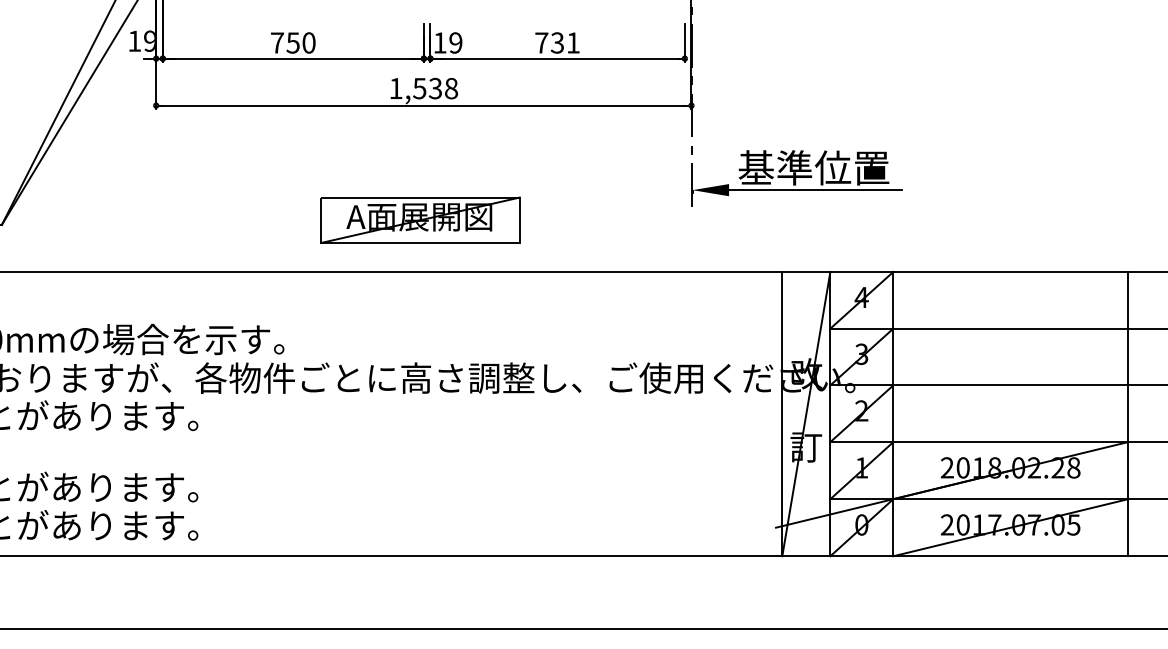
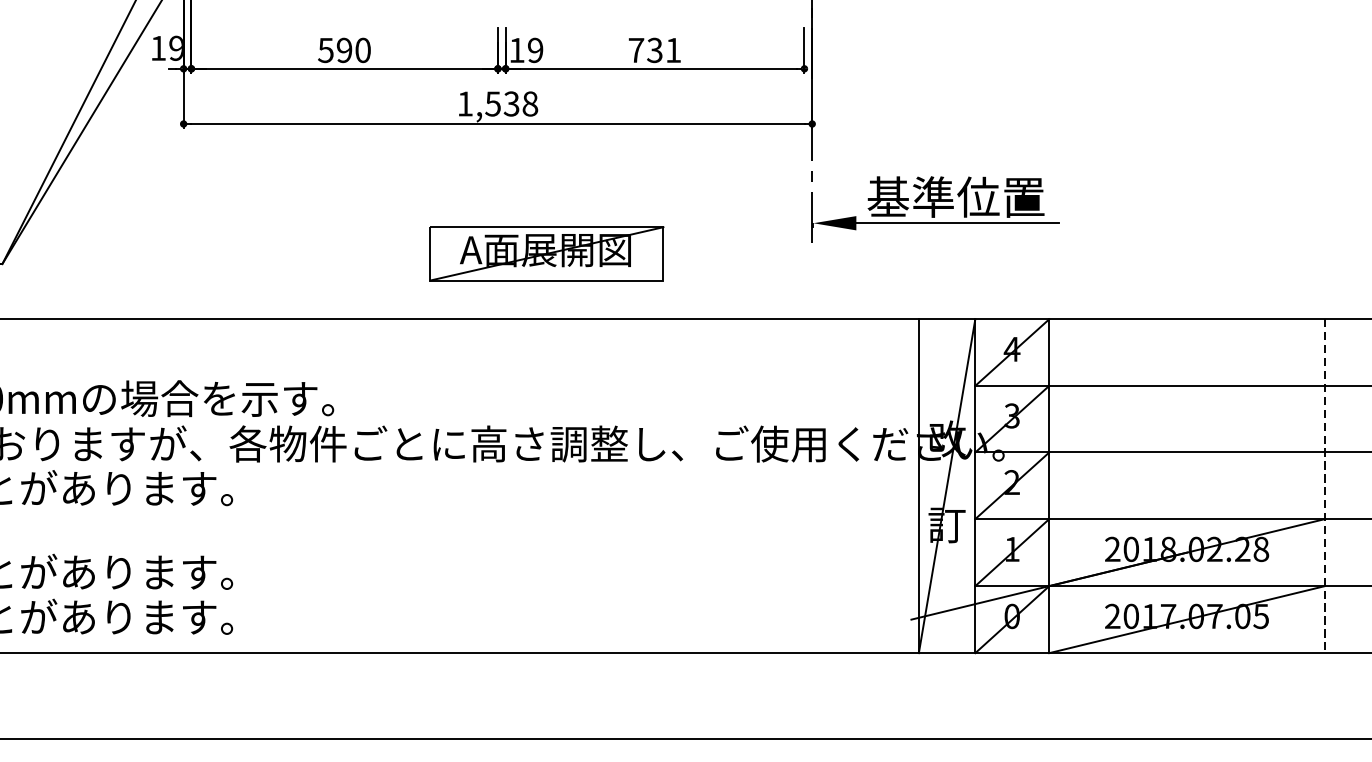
text: (284, 42) -> (334, 49), 750 -> 590
part: (420, 219) -> (546, 253), moved
line: (1128, 414) -> (1325, 486), solid -> dashed

